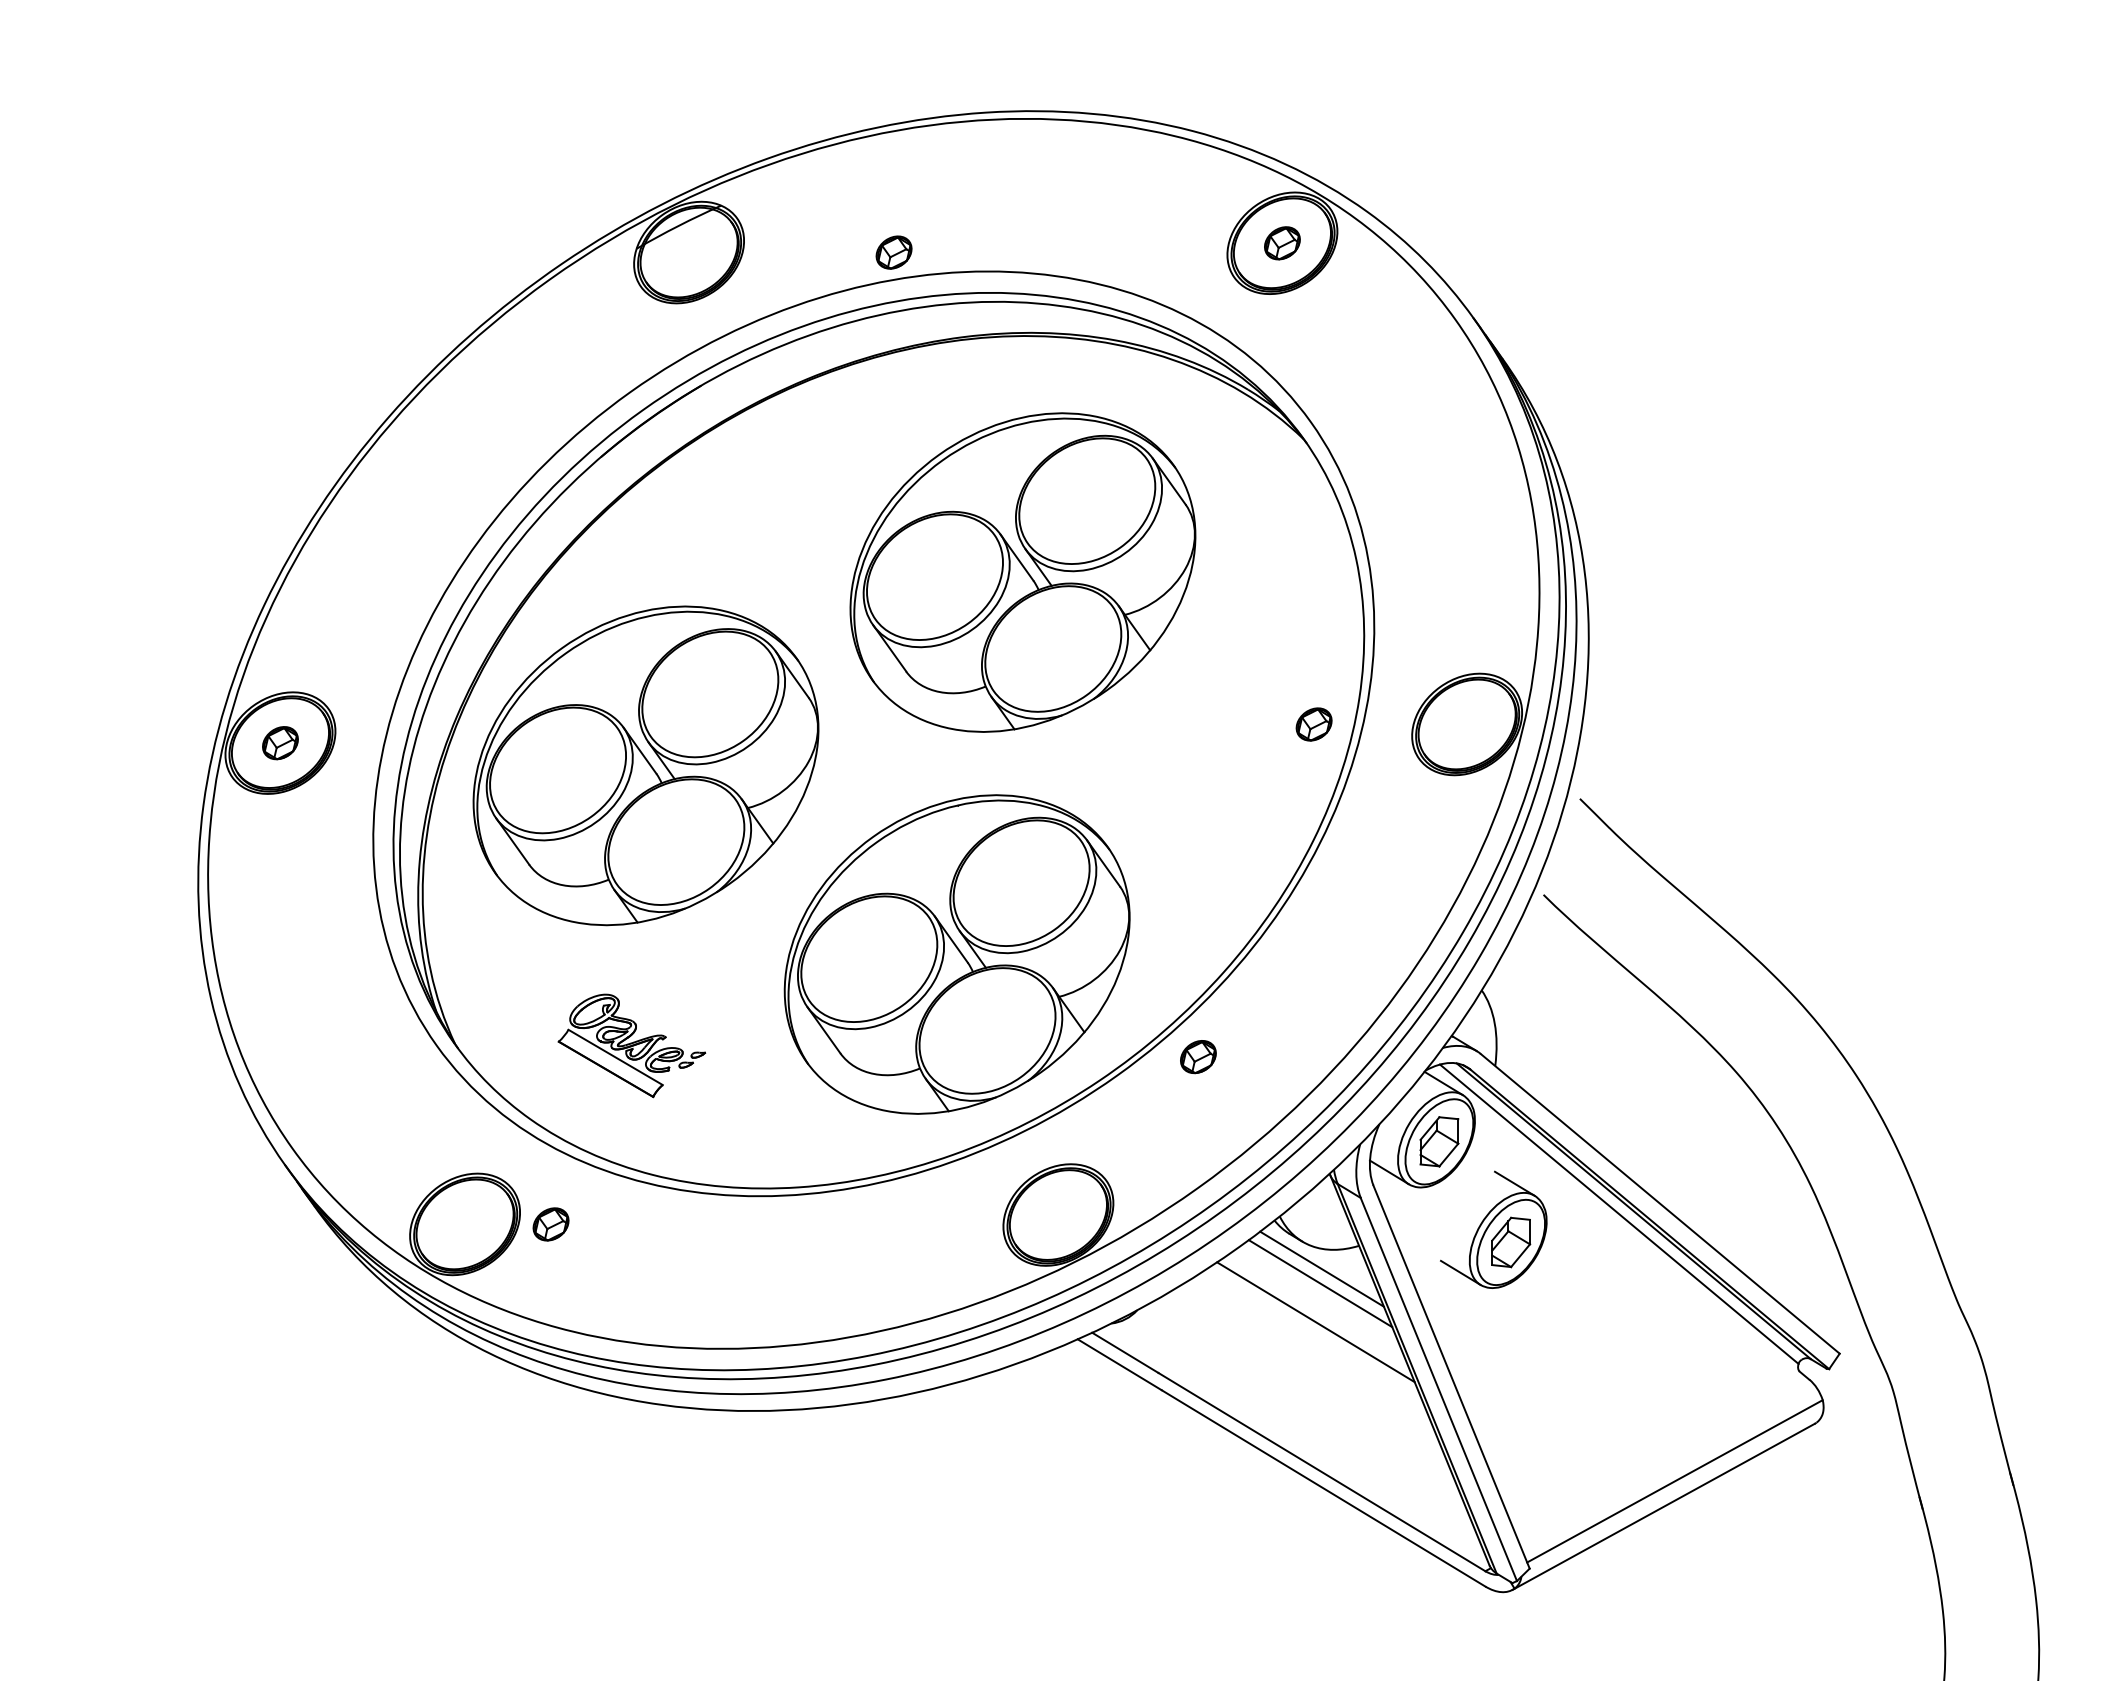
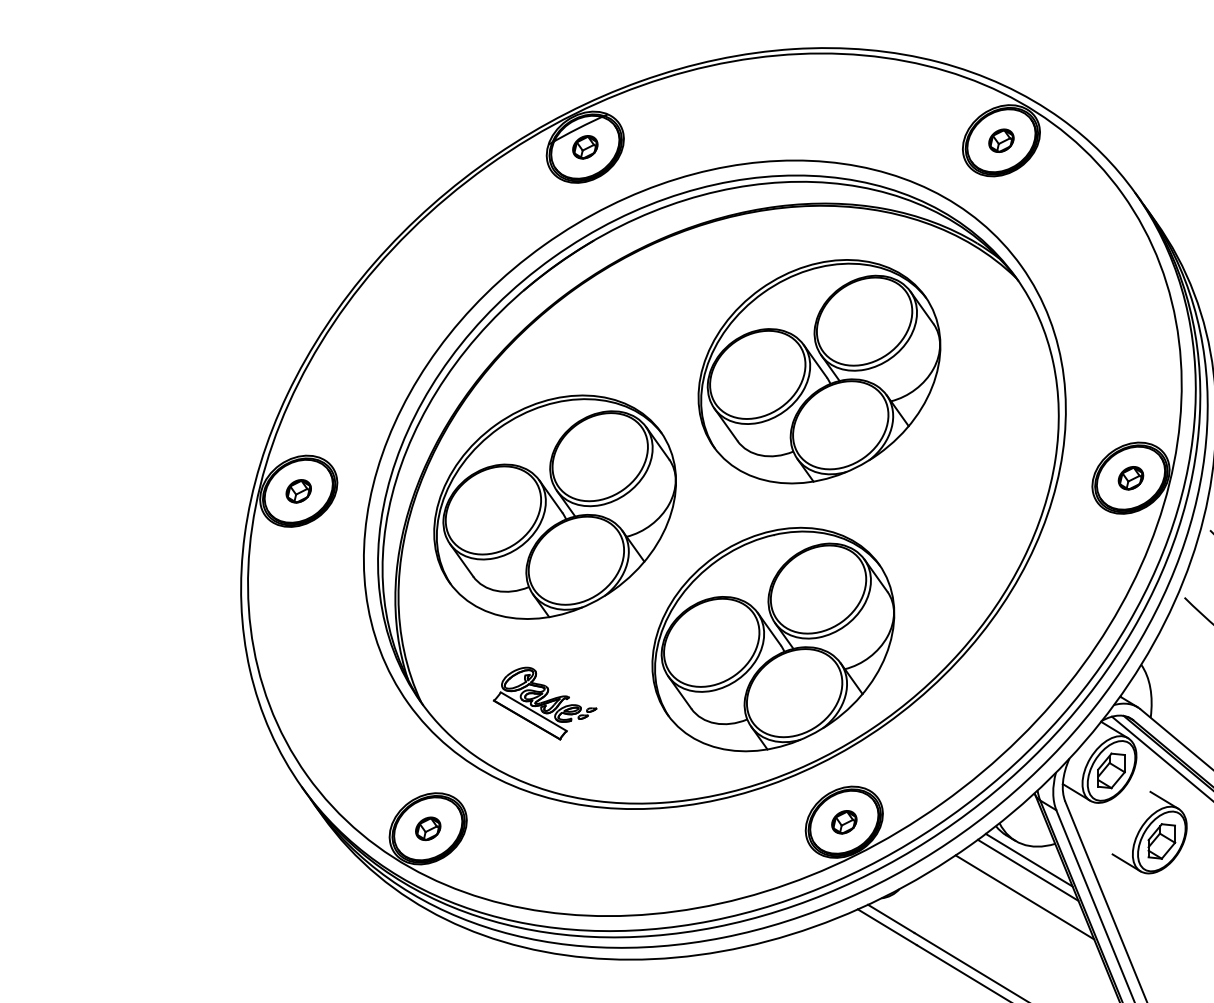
part: (893, 252) -> (584, 147), moved
part: (1313, 724) -> (1130, 478), moved
part: (1198, 1057) -> (844, 822), moved
part: (550, 1224) -> (427, 828), moved

